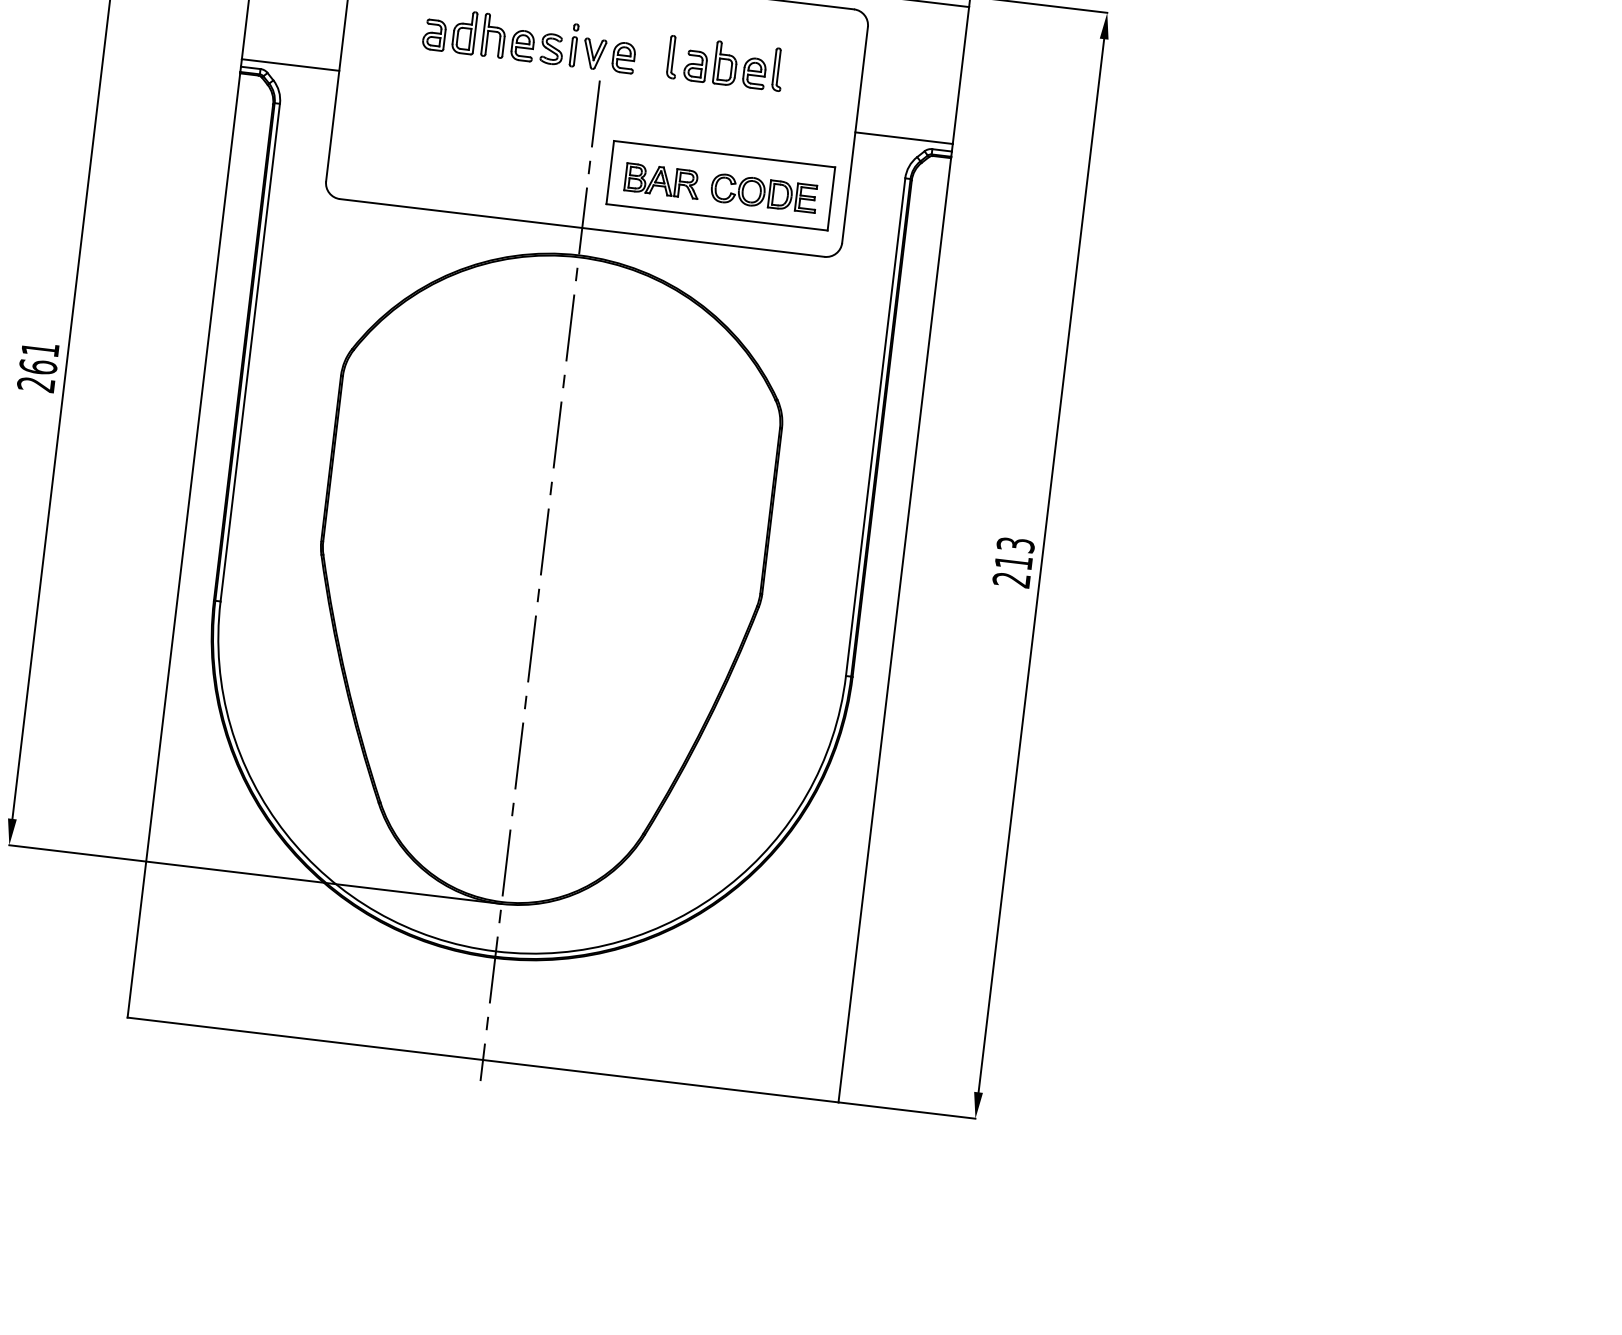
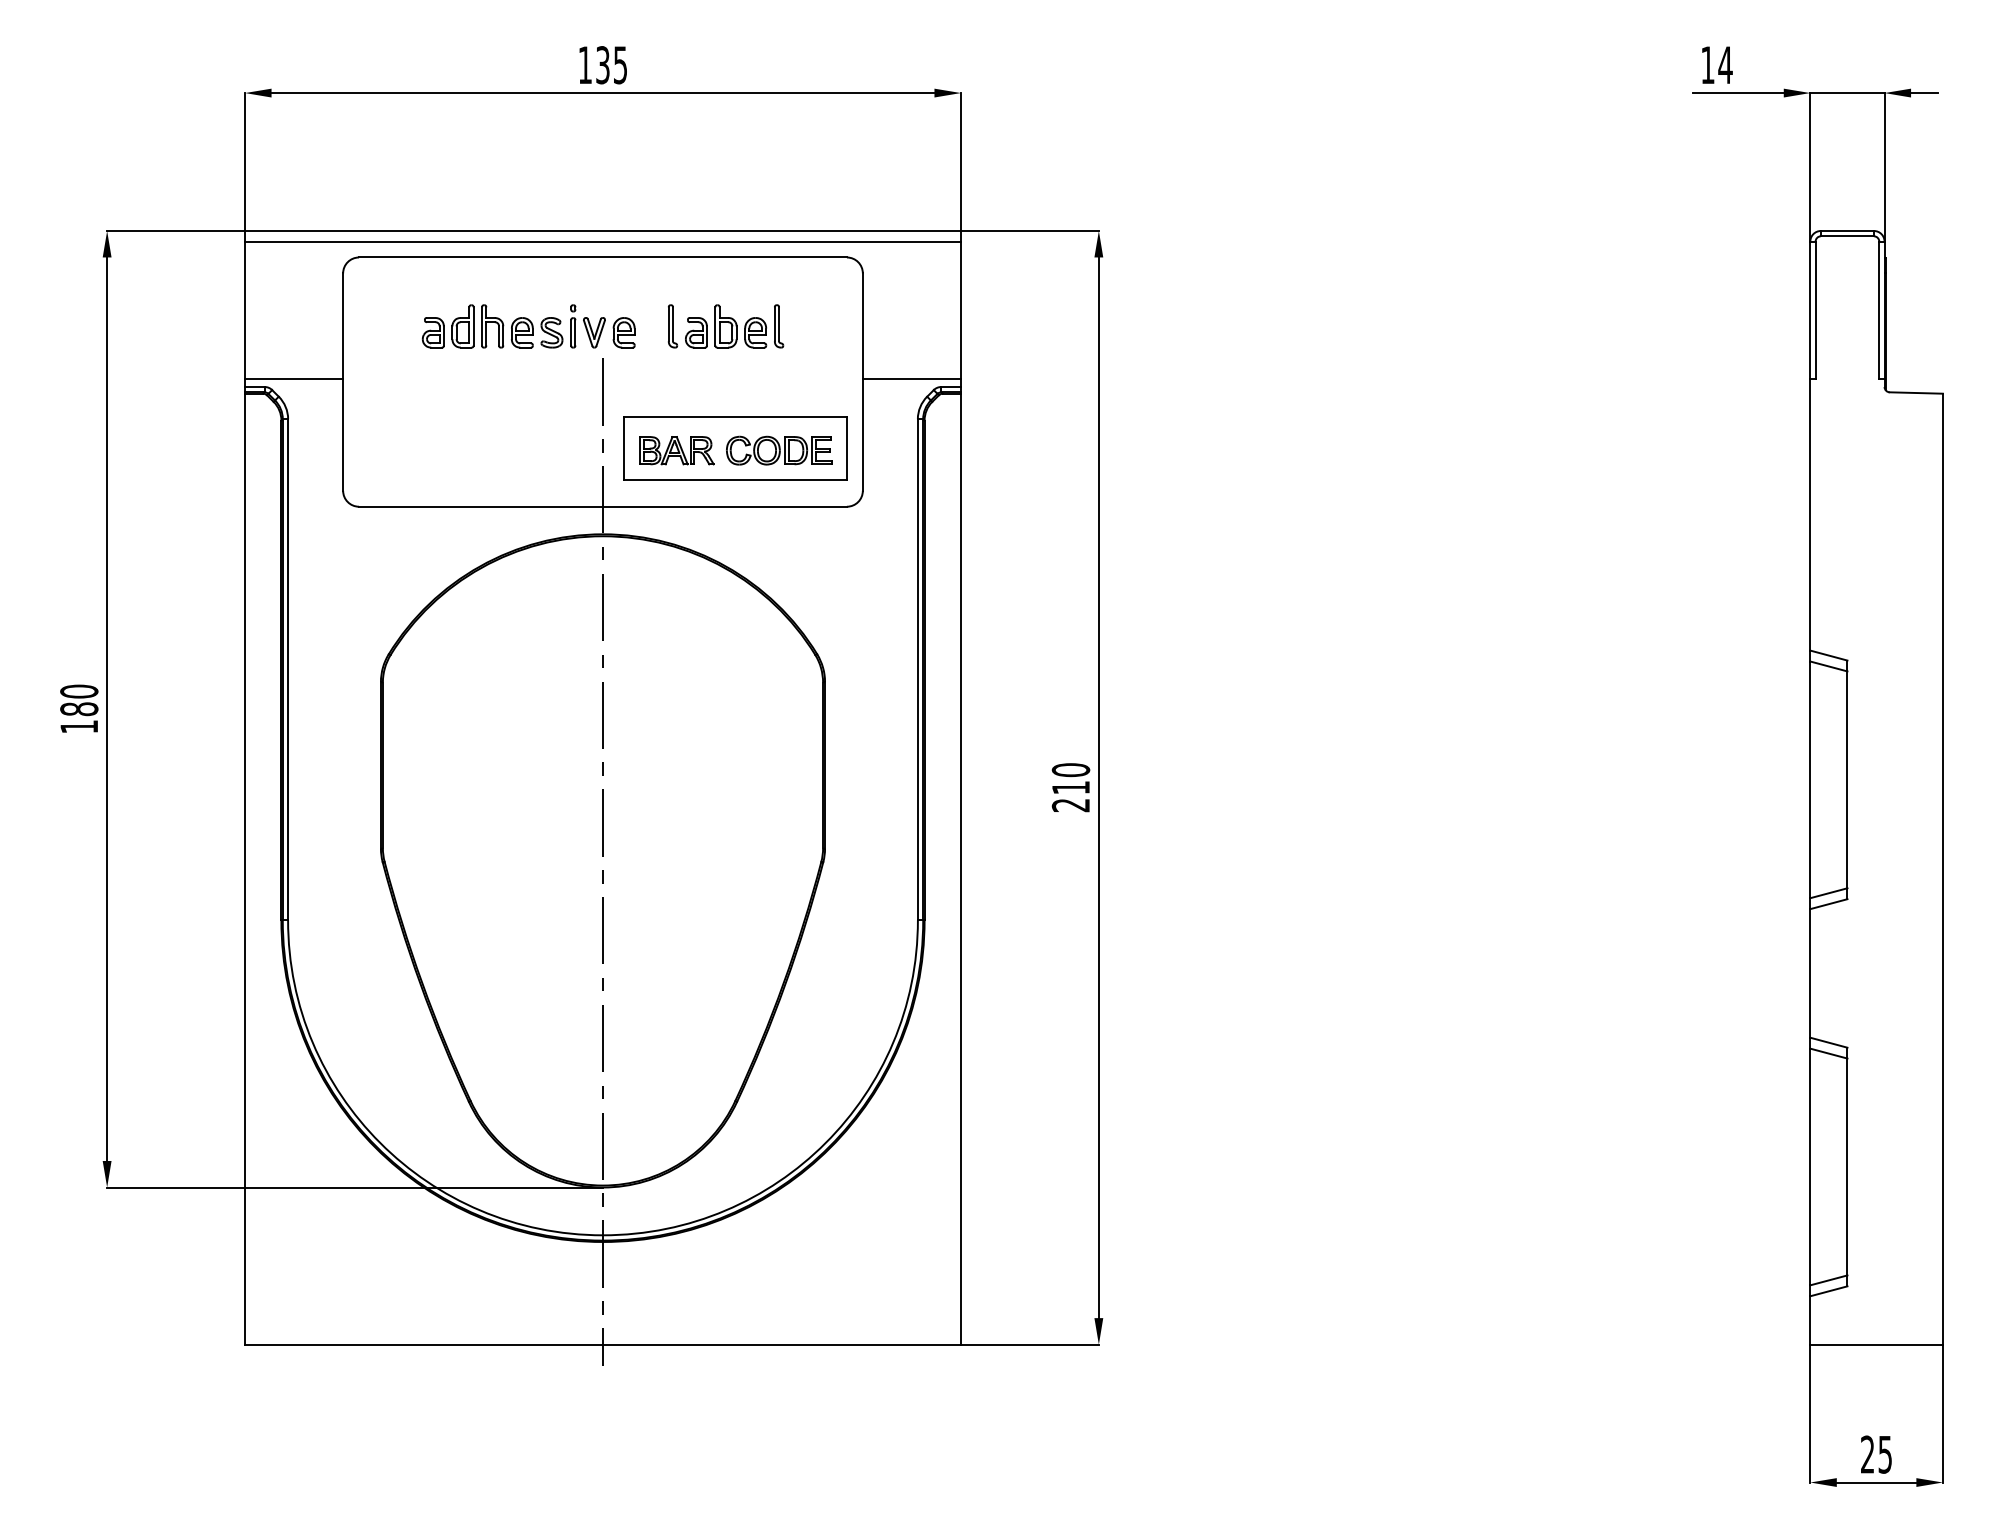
text: (38, 366) -> (79, 708), 261 -> 180
text: (1015, 545) -> (1070, 770), 213 -> 210

